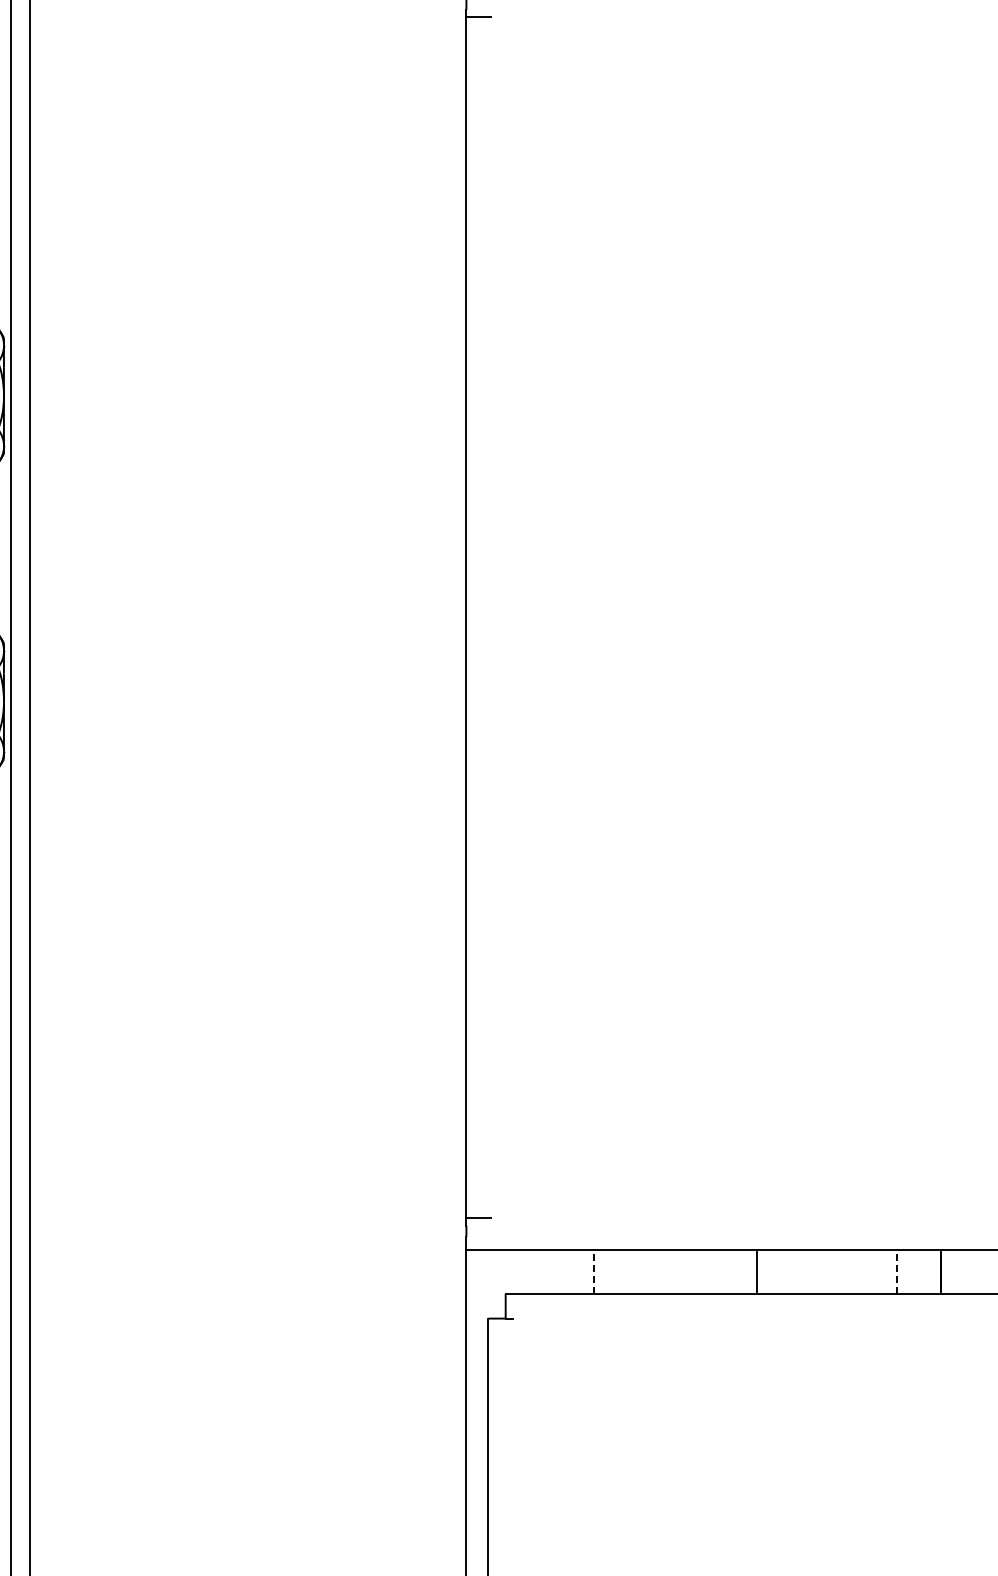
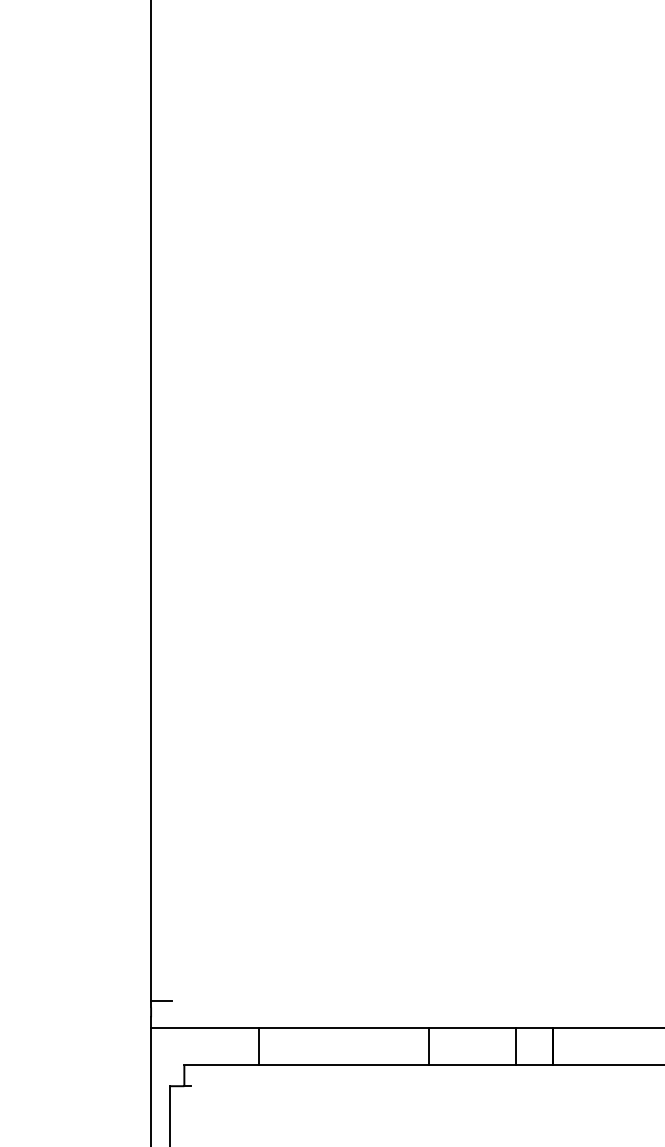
line: (594, 1271) -> (259, 1046), dashed -> solid
line: (757, 1271) -> (429, 1046), moved
line: (896, 1271) -> (515, 1046), dashed -> solid

